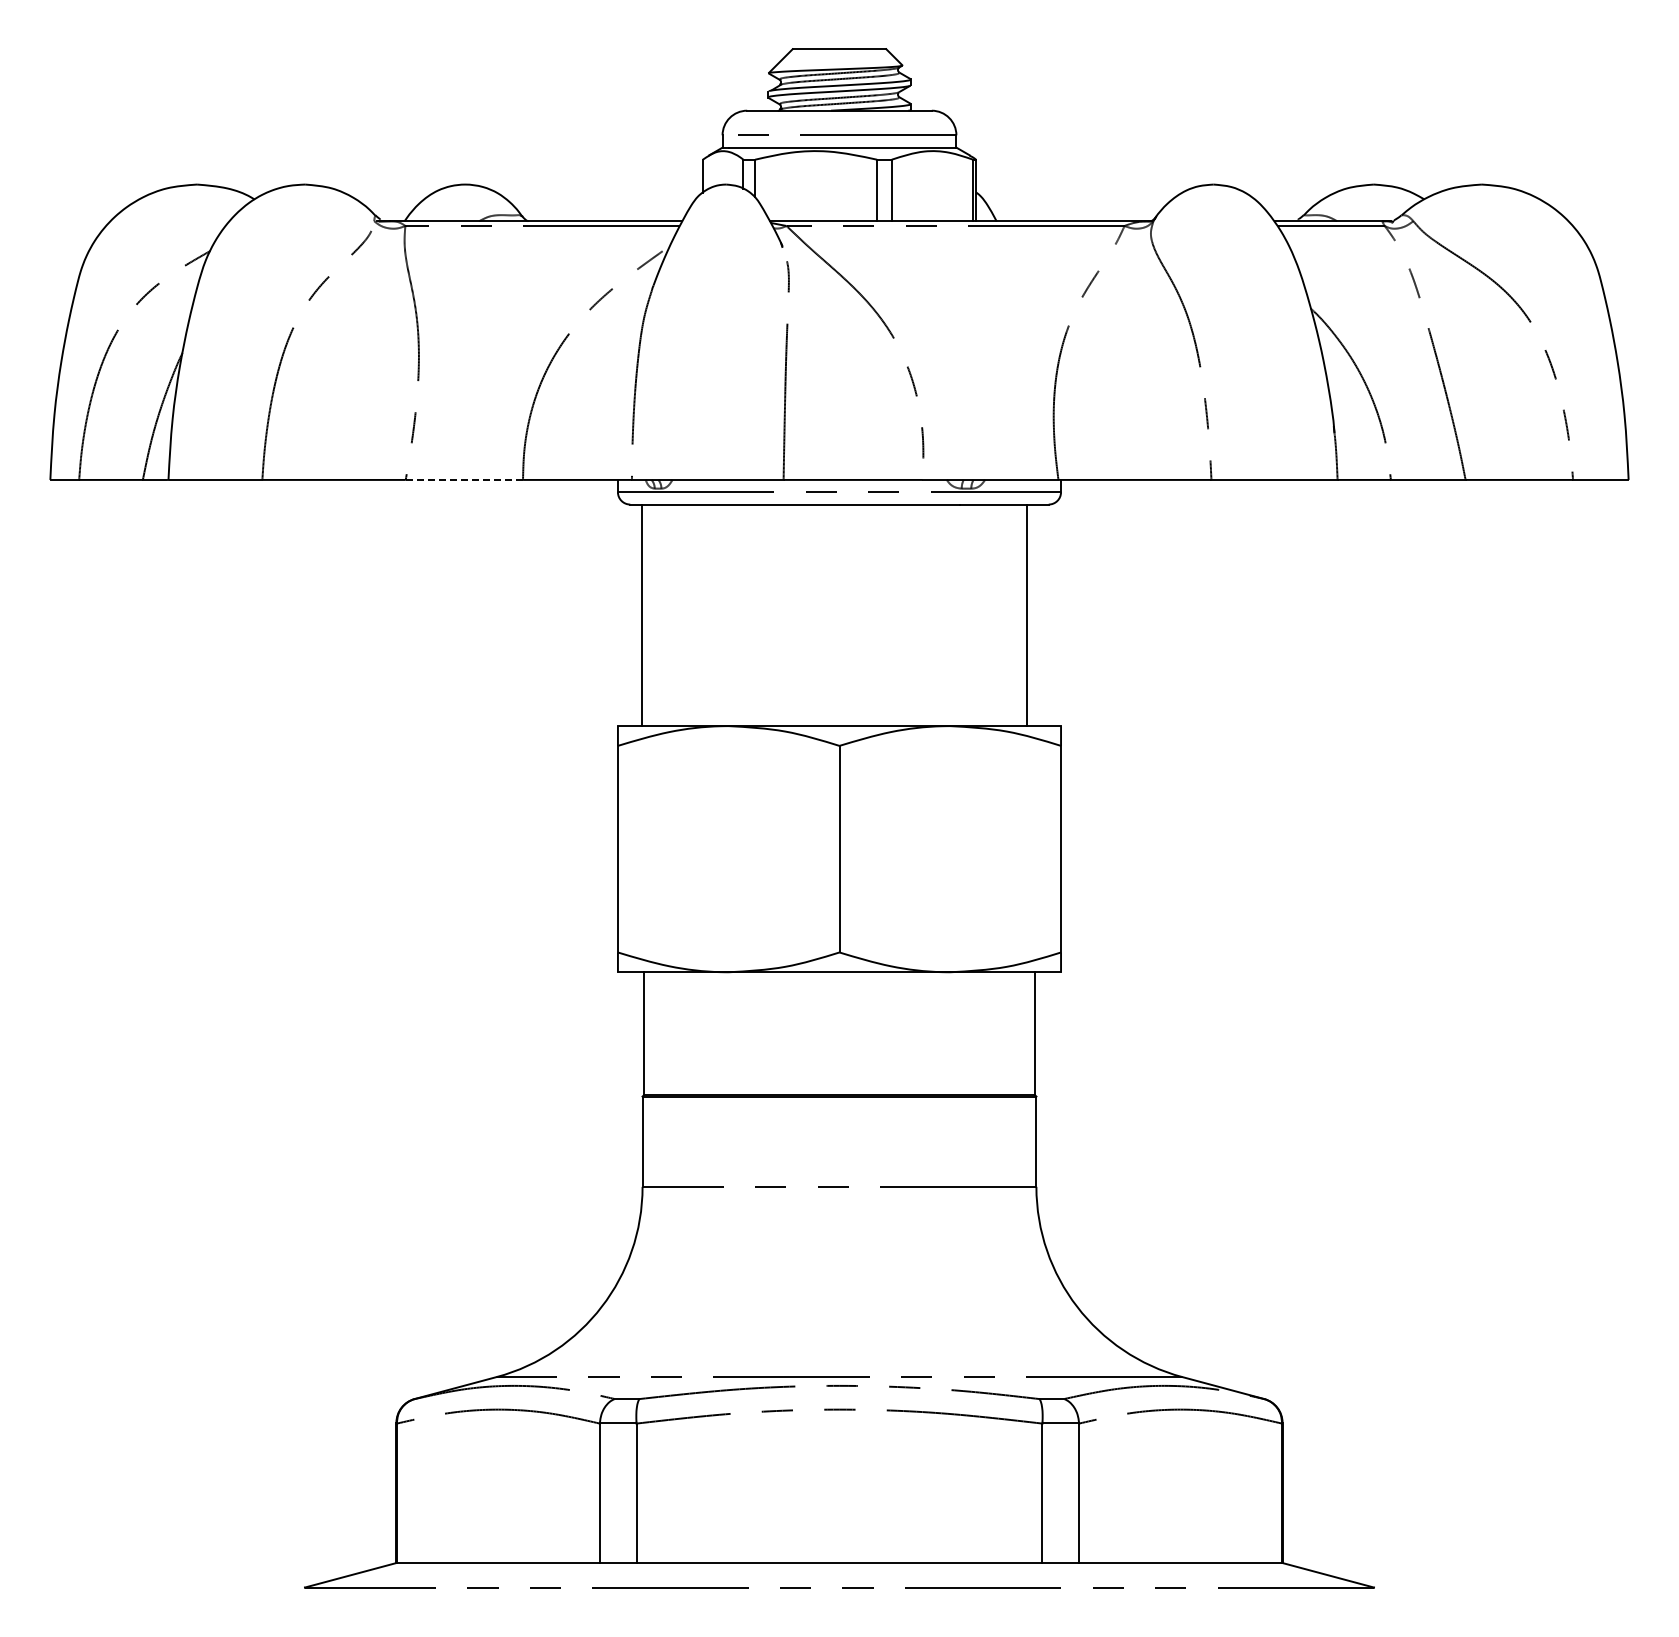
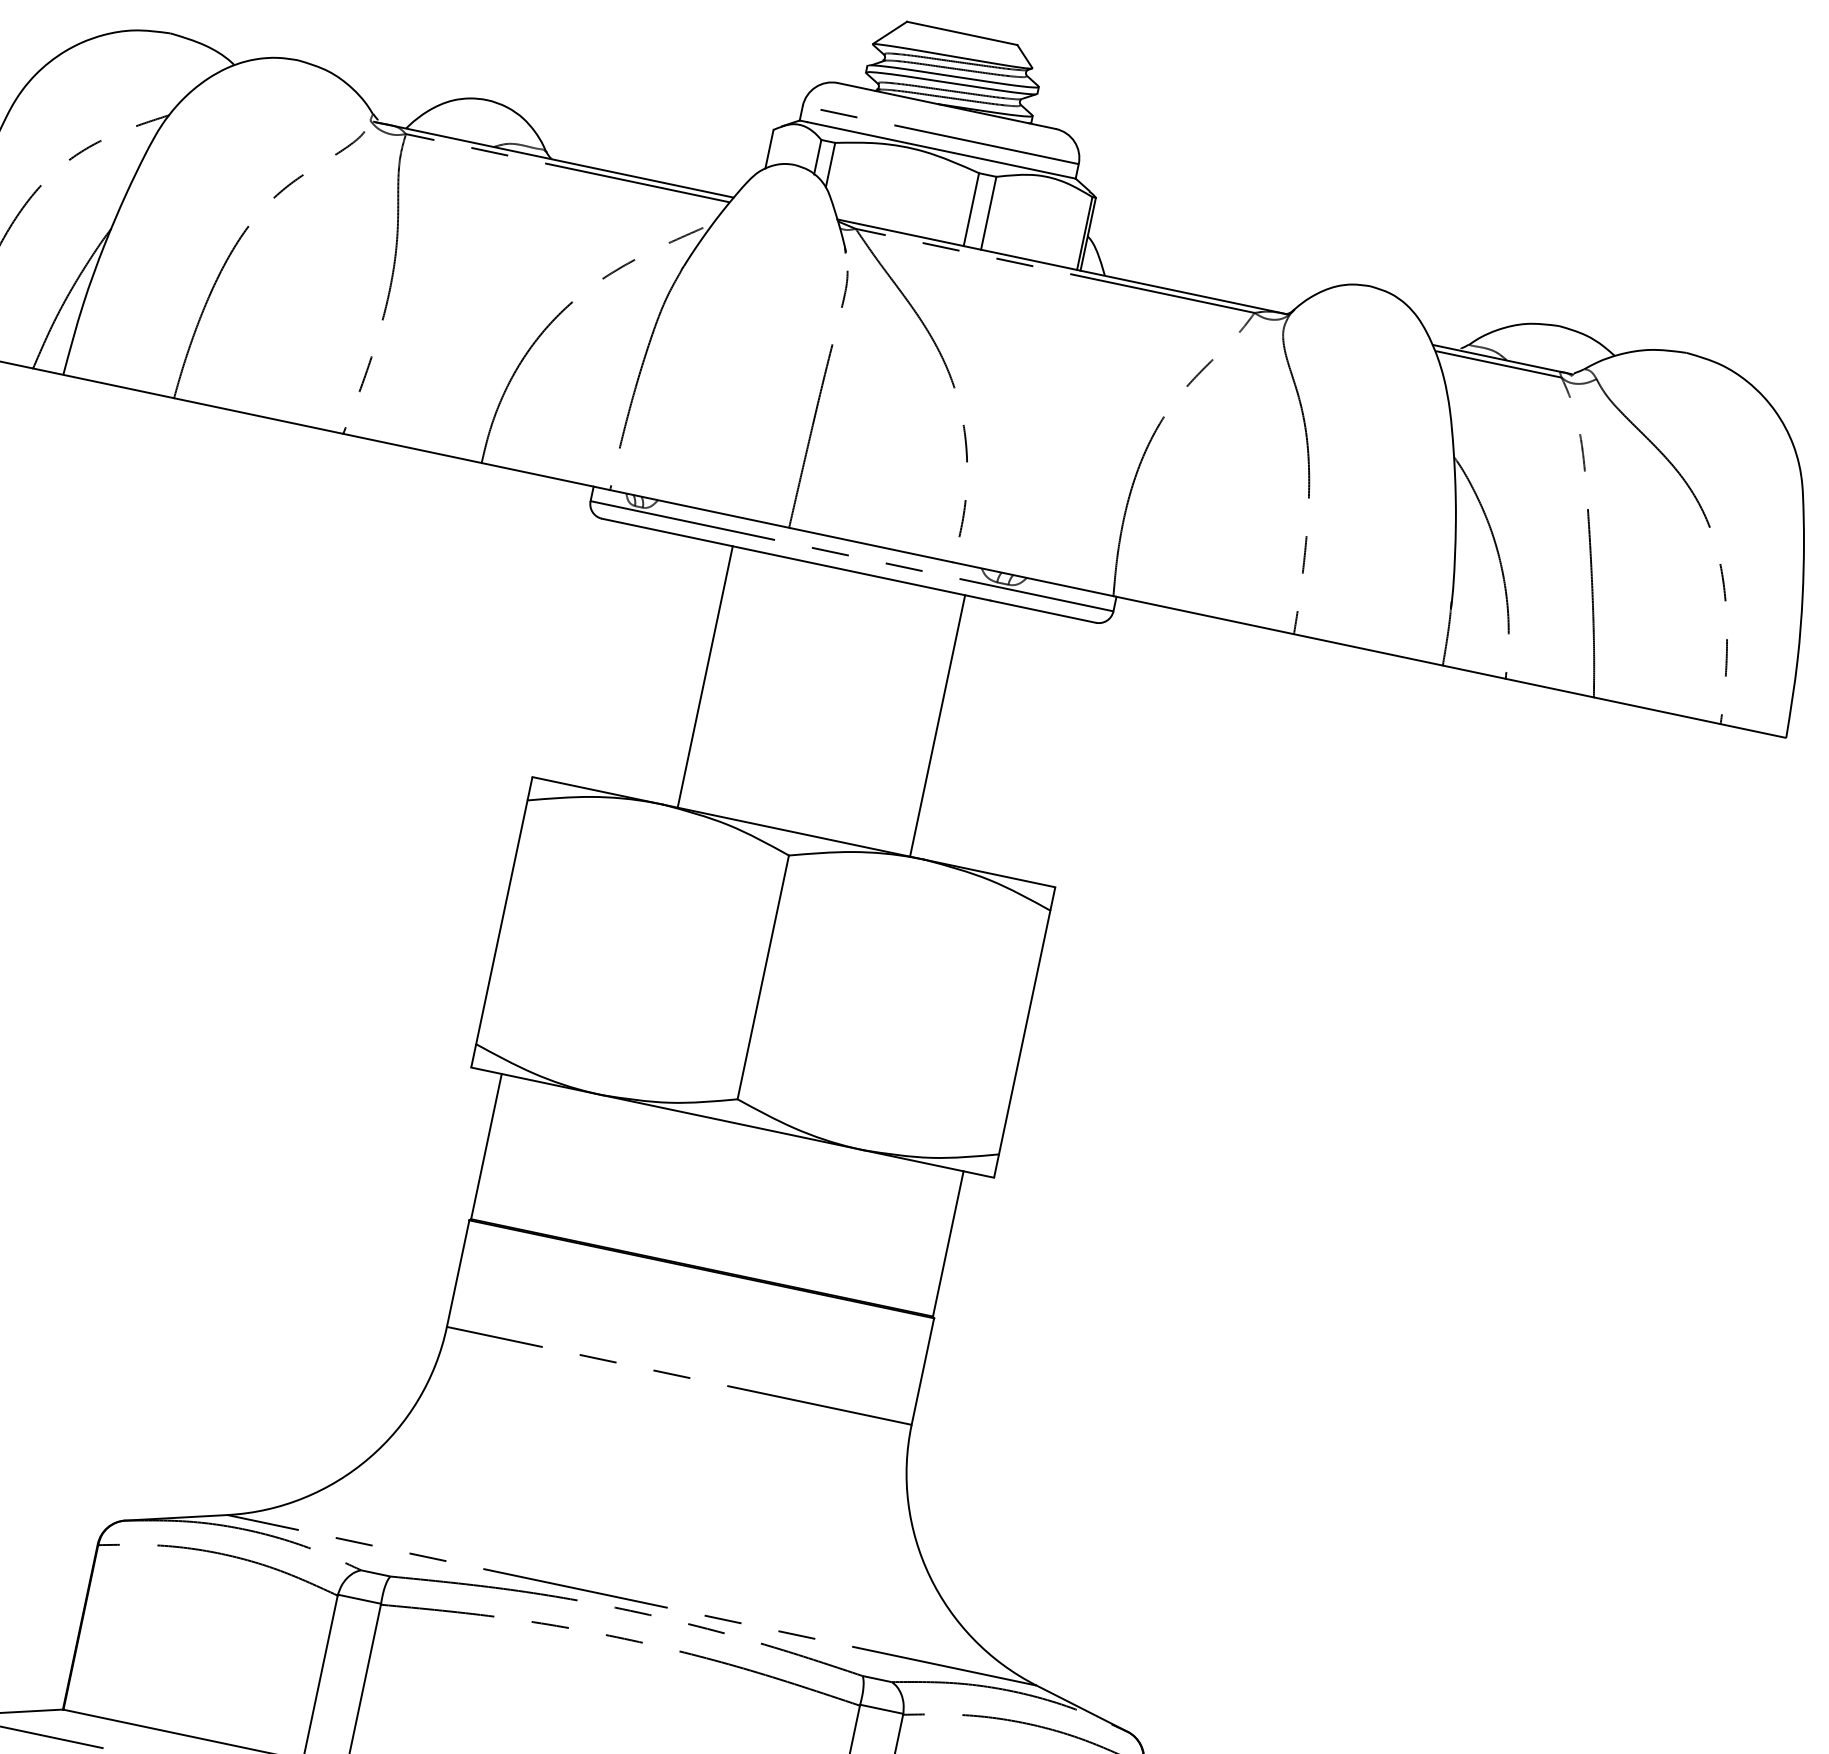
line: (464, 479) -> (412, 447), dashed -> solid
line: (642, 615) -> (705, 677), moved
line: (1026, 615) -> (937, 726), moved

